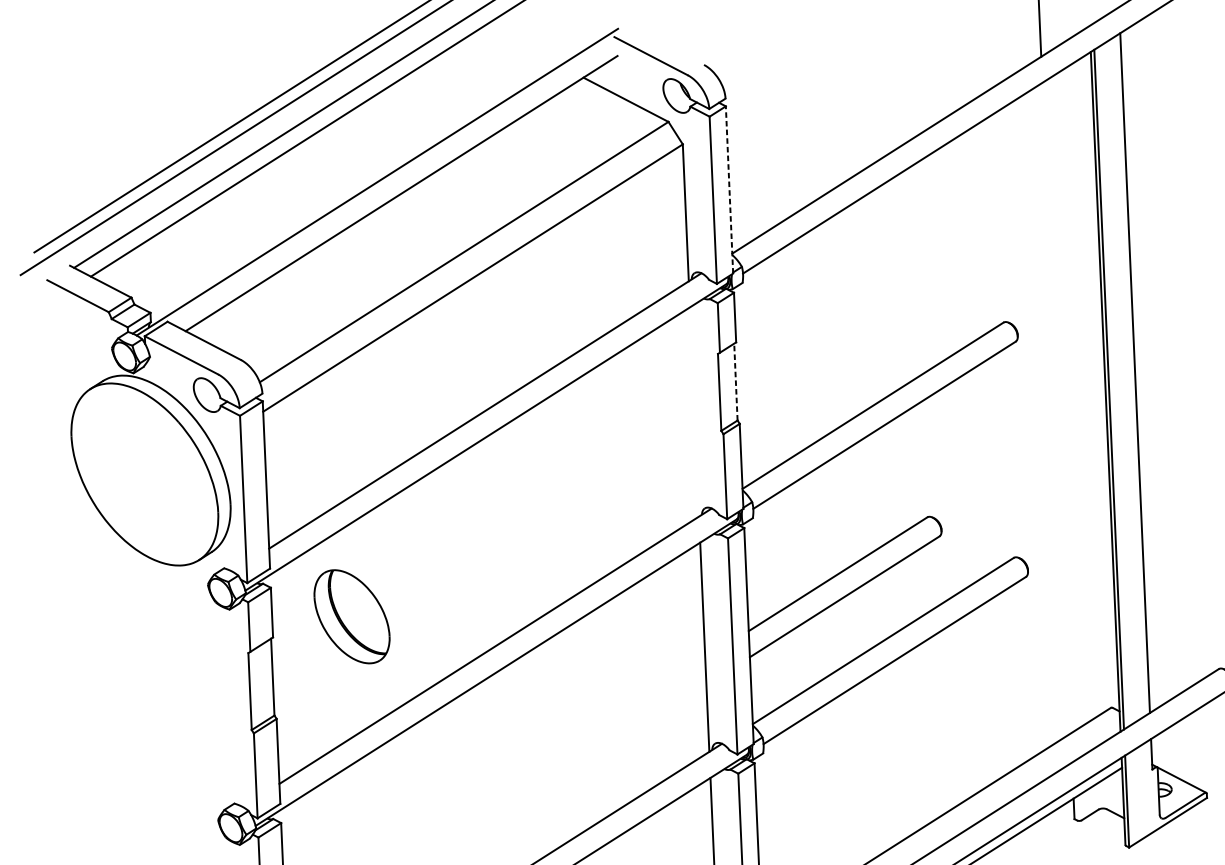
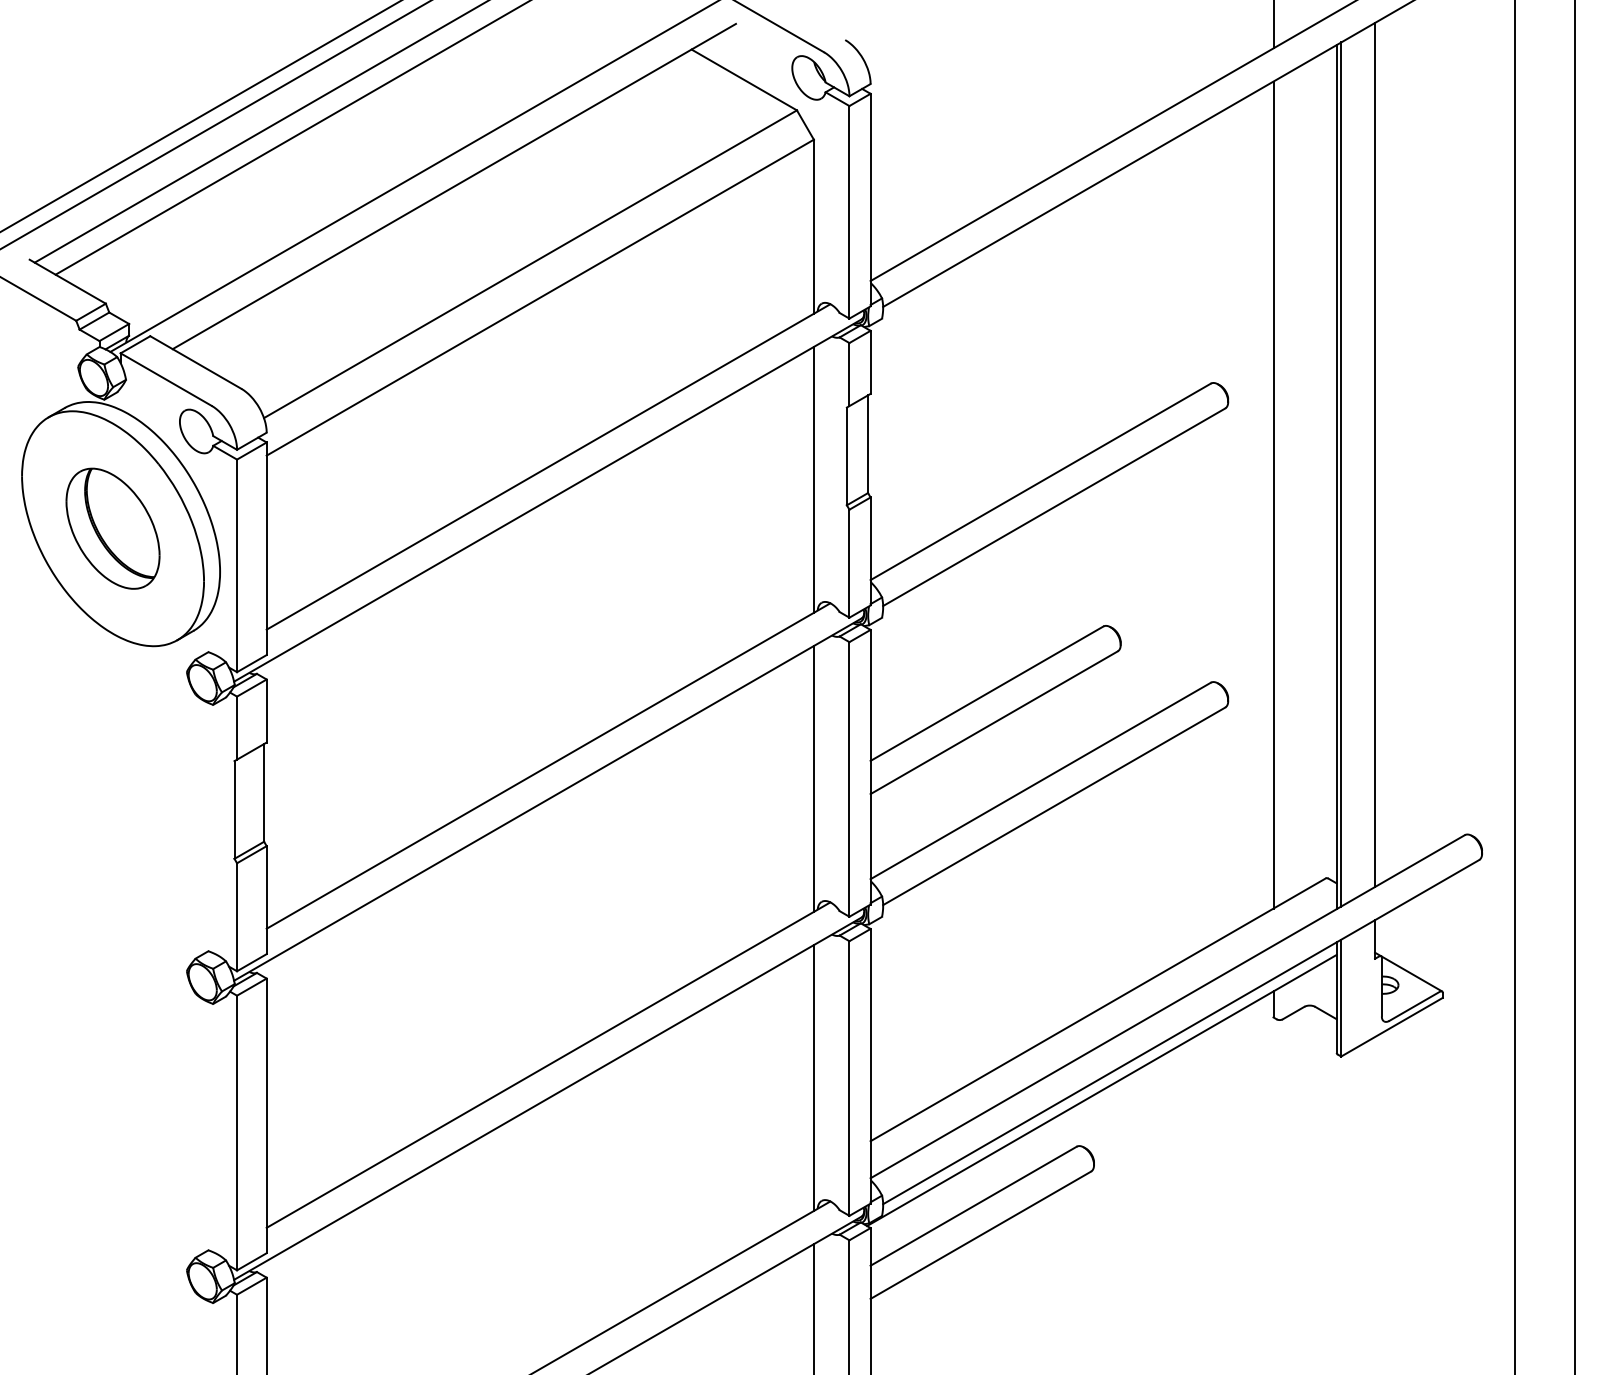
line: (729, 189) -> (870, 199), dashed -> solid
line: (736, 382) -> (868, 444), dashed -> solid
line: (1056, 407) -> (1273, 494), added
line: (694, 411) -> (813, 479), added
part: (351, 616) -> (112, 528), moved

